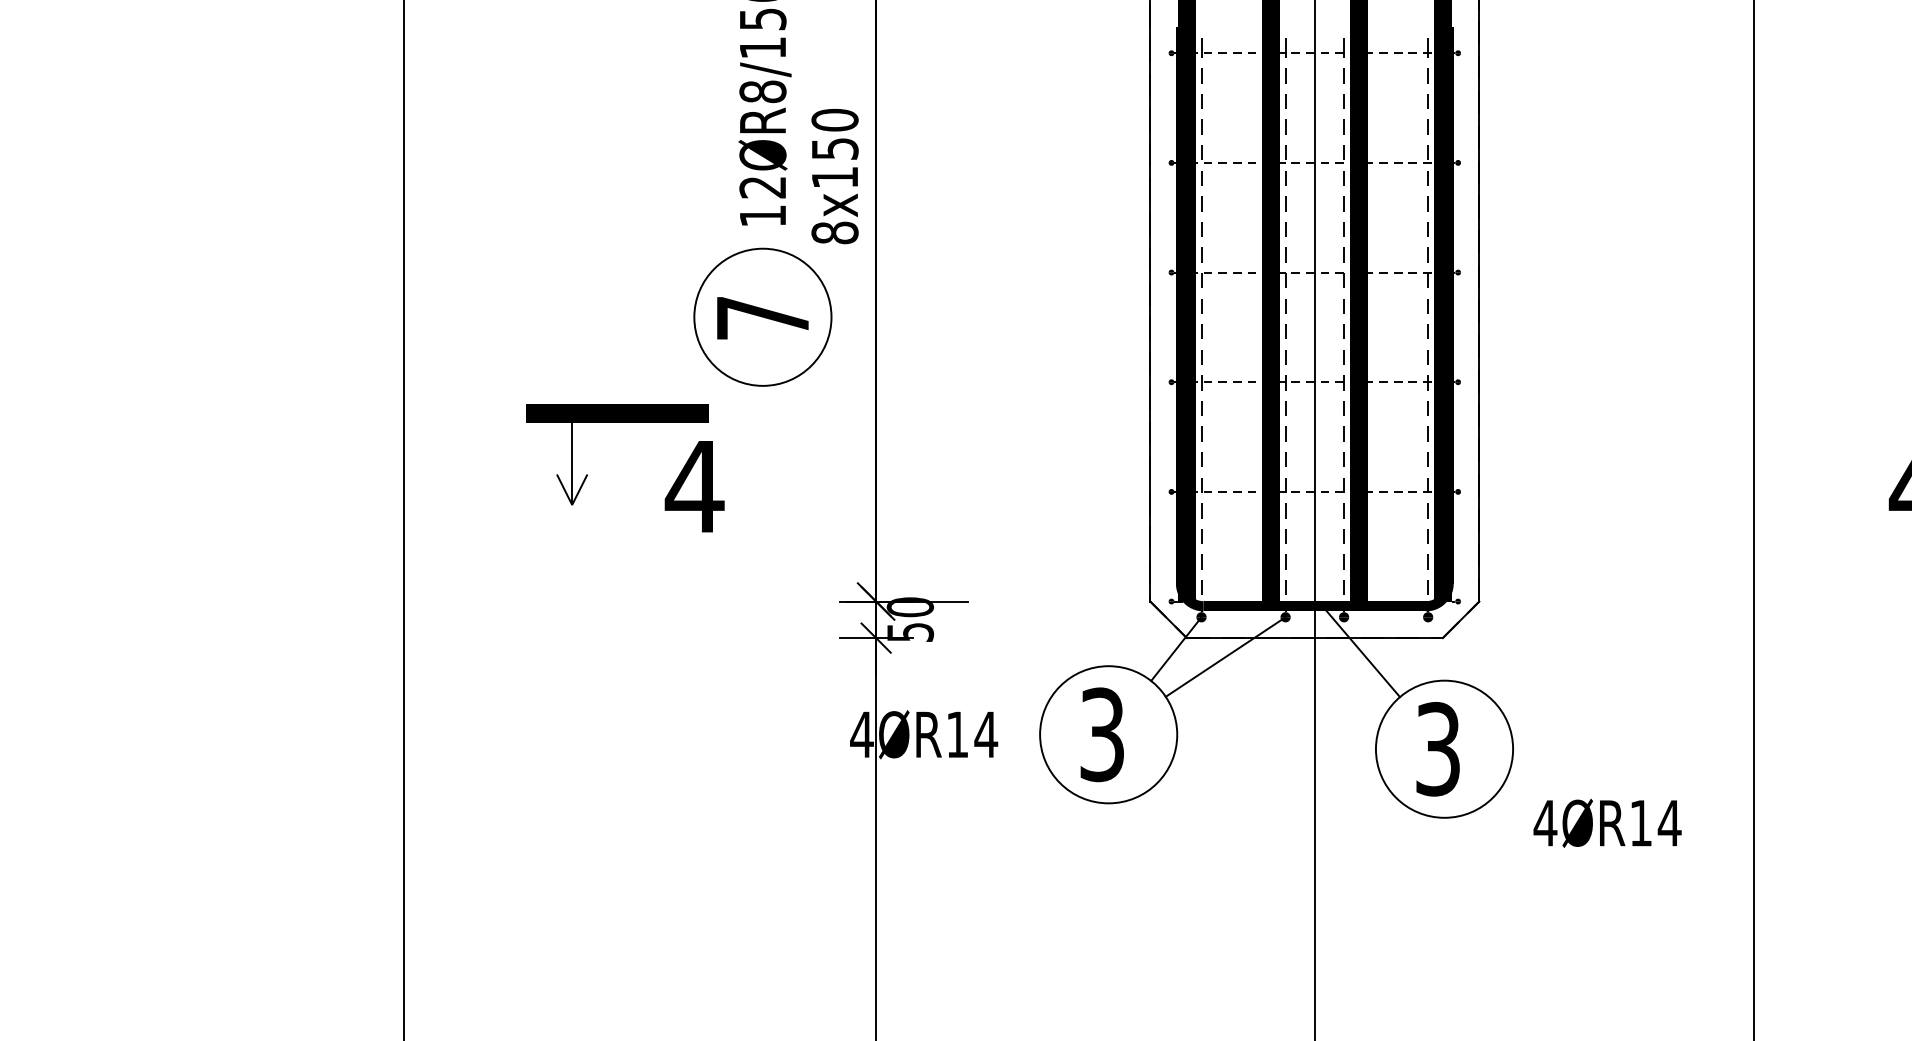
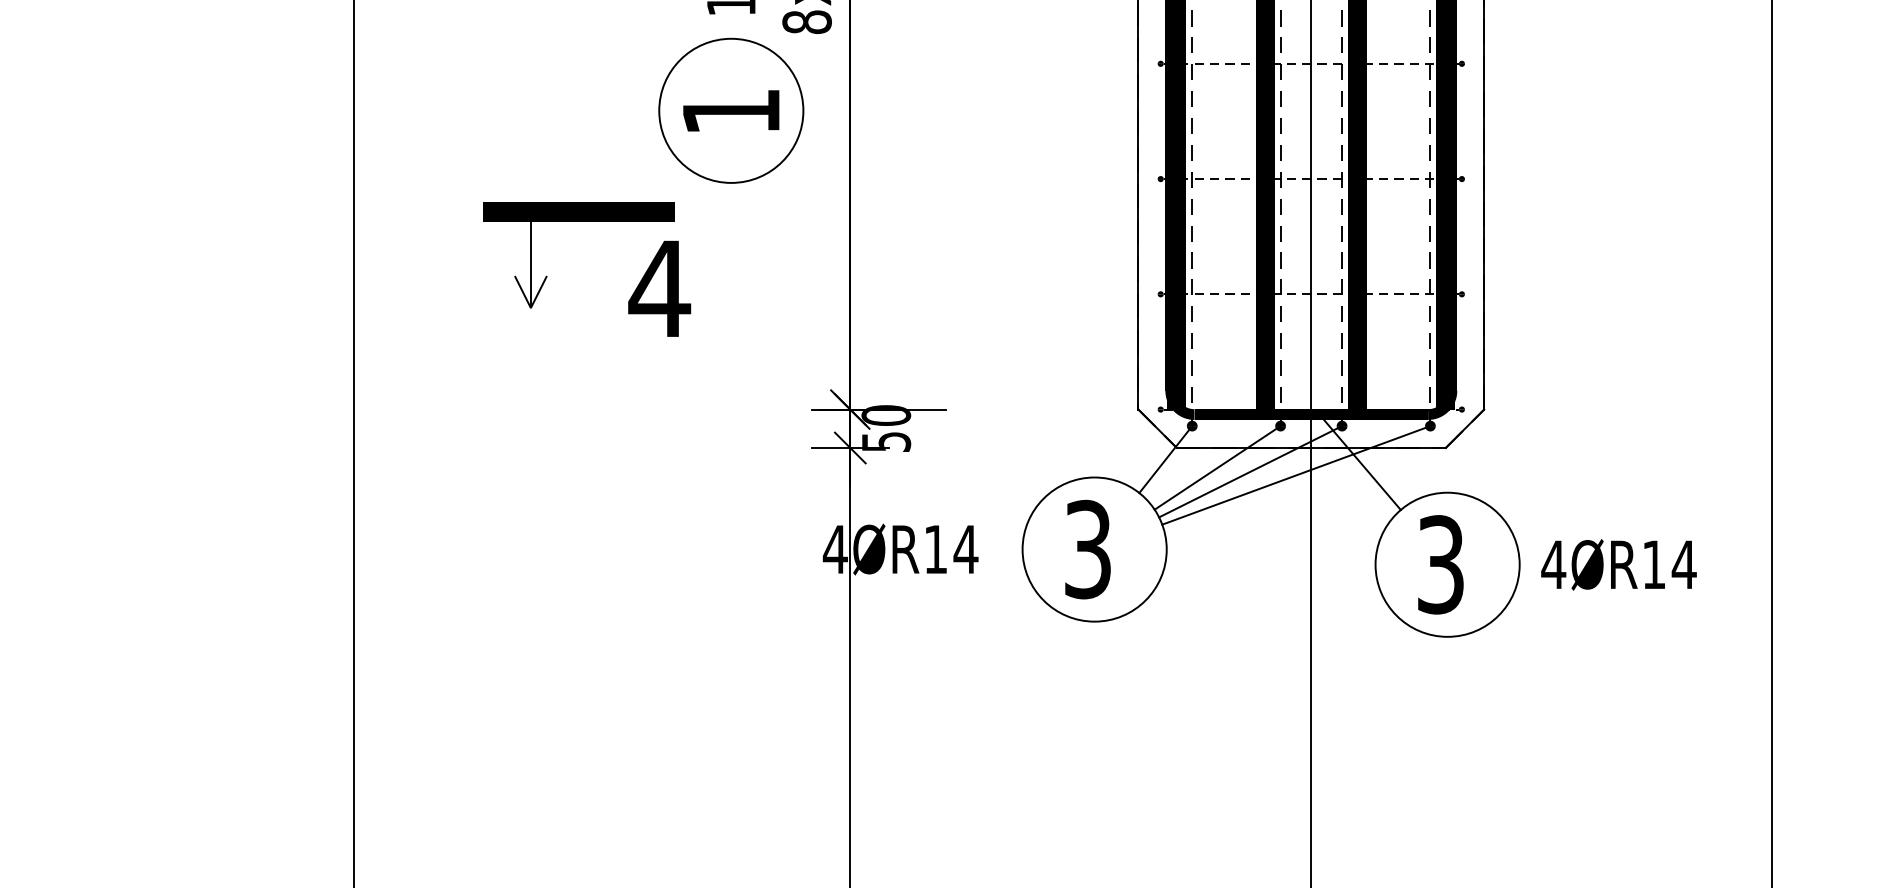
text: (762, 318) -> (730, 112), 7 -> 1
line: (1257, 660) -> (1251, 471), added
line: (1300, 664) -> (1296, 475), added
text: (1607, 822) -> (1618, 564), moved

